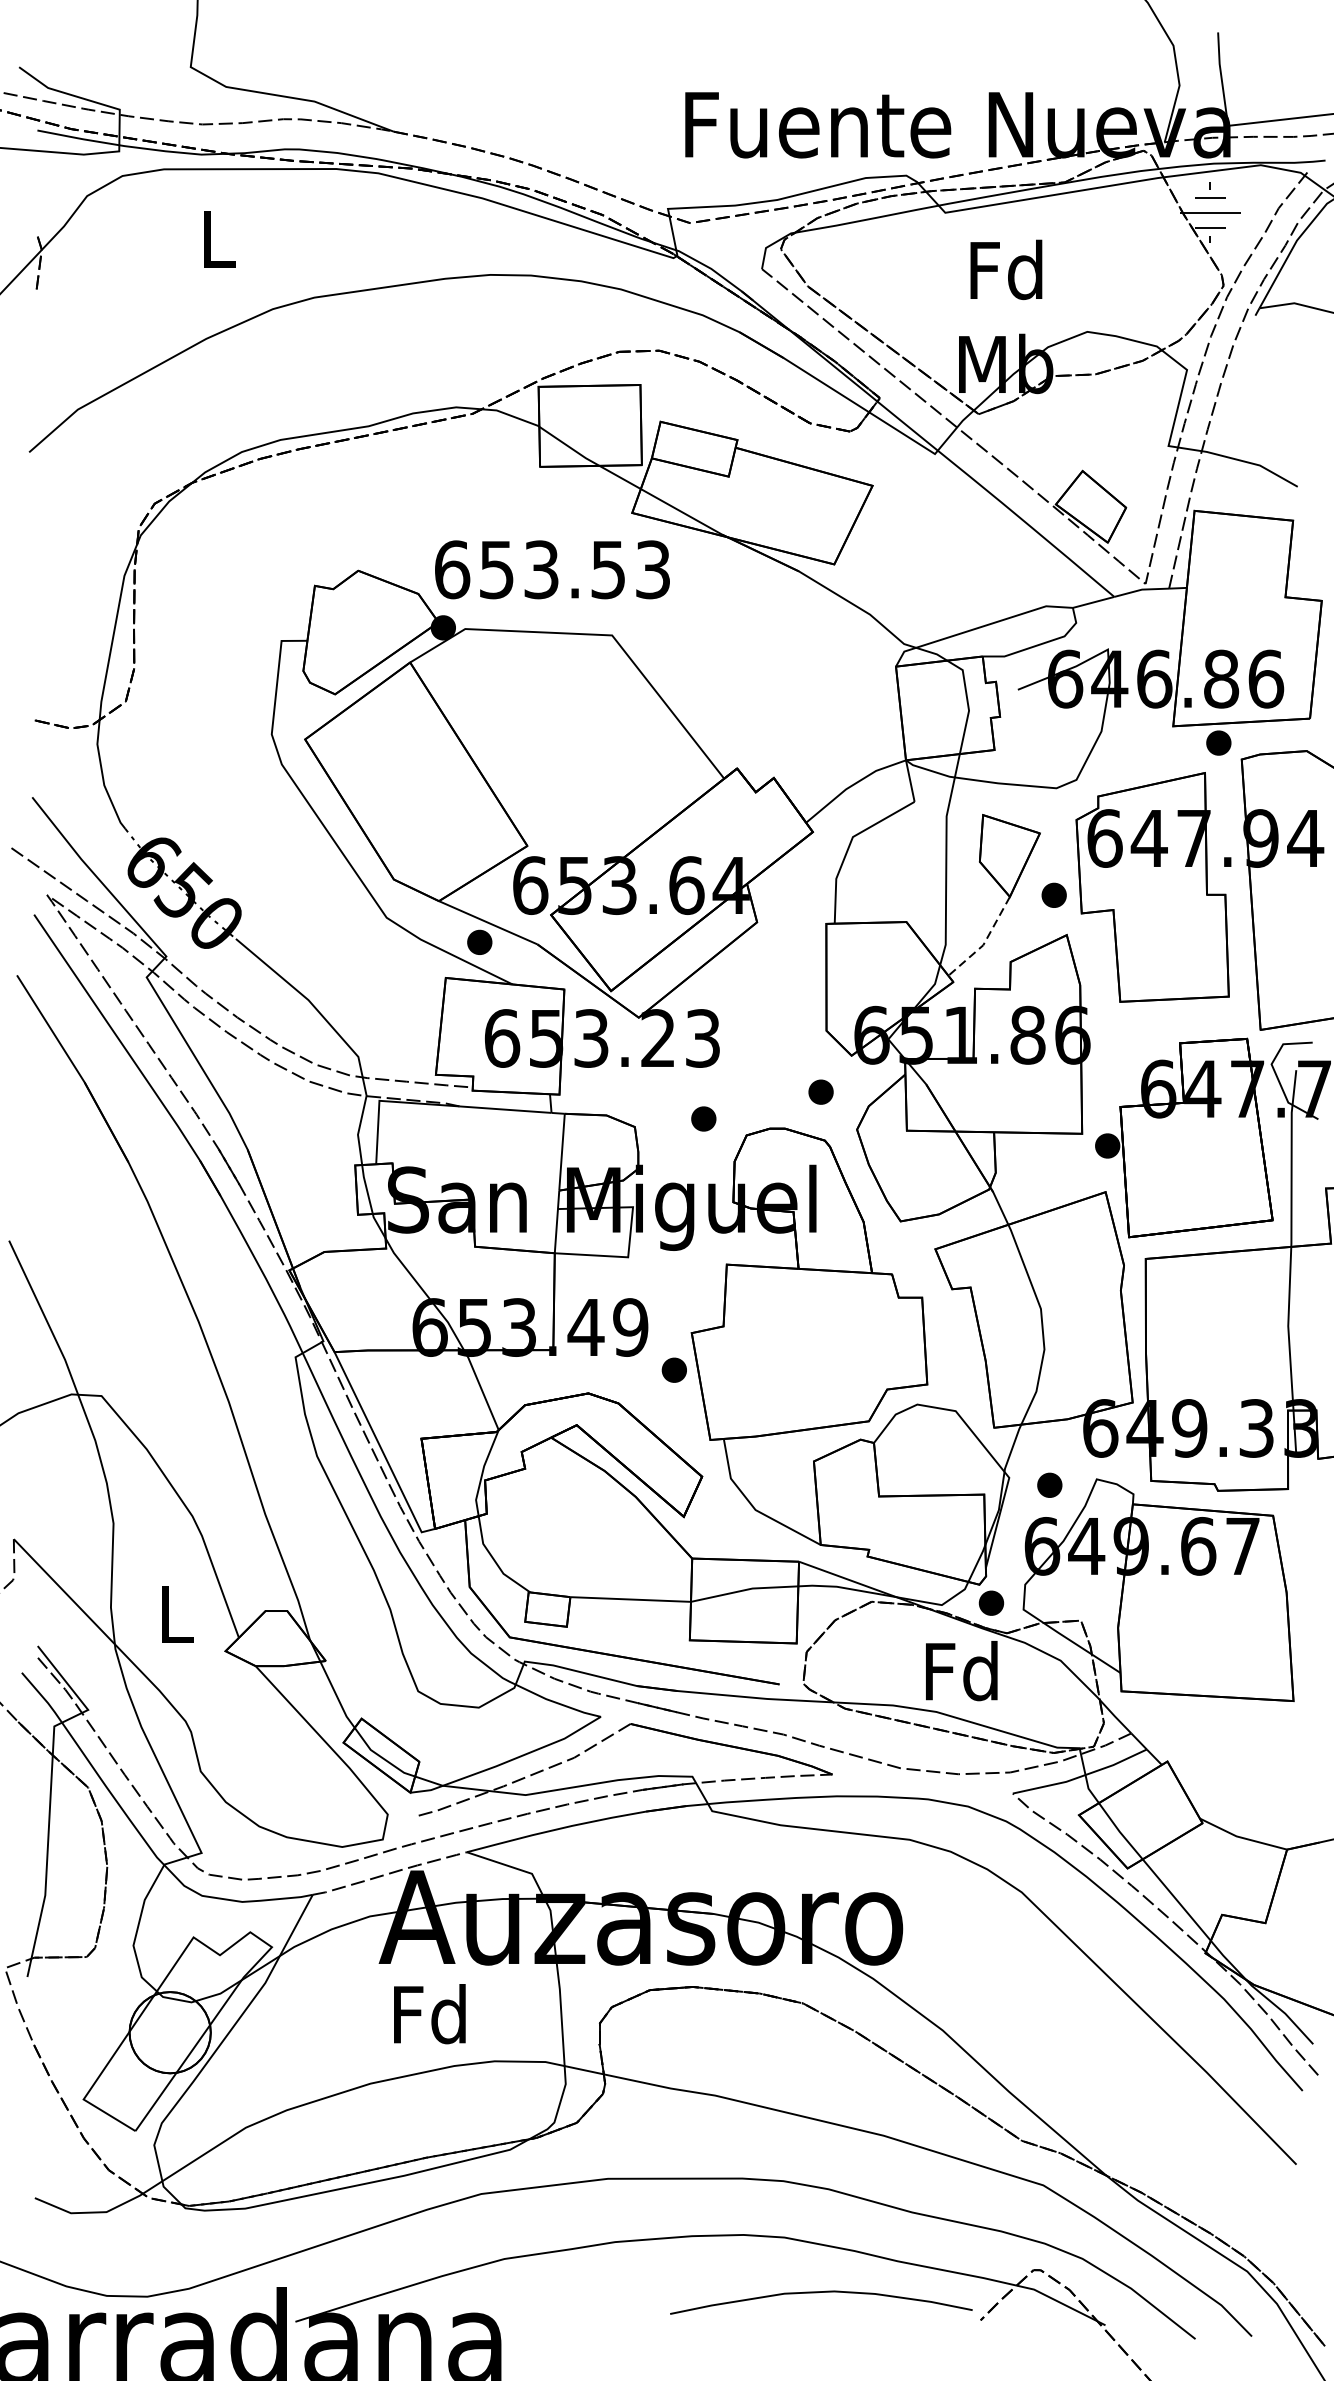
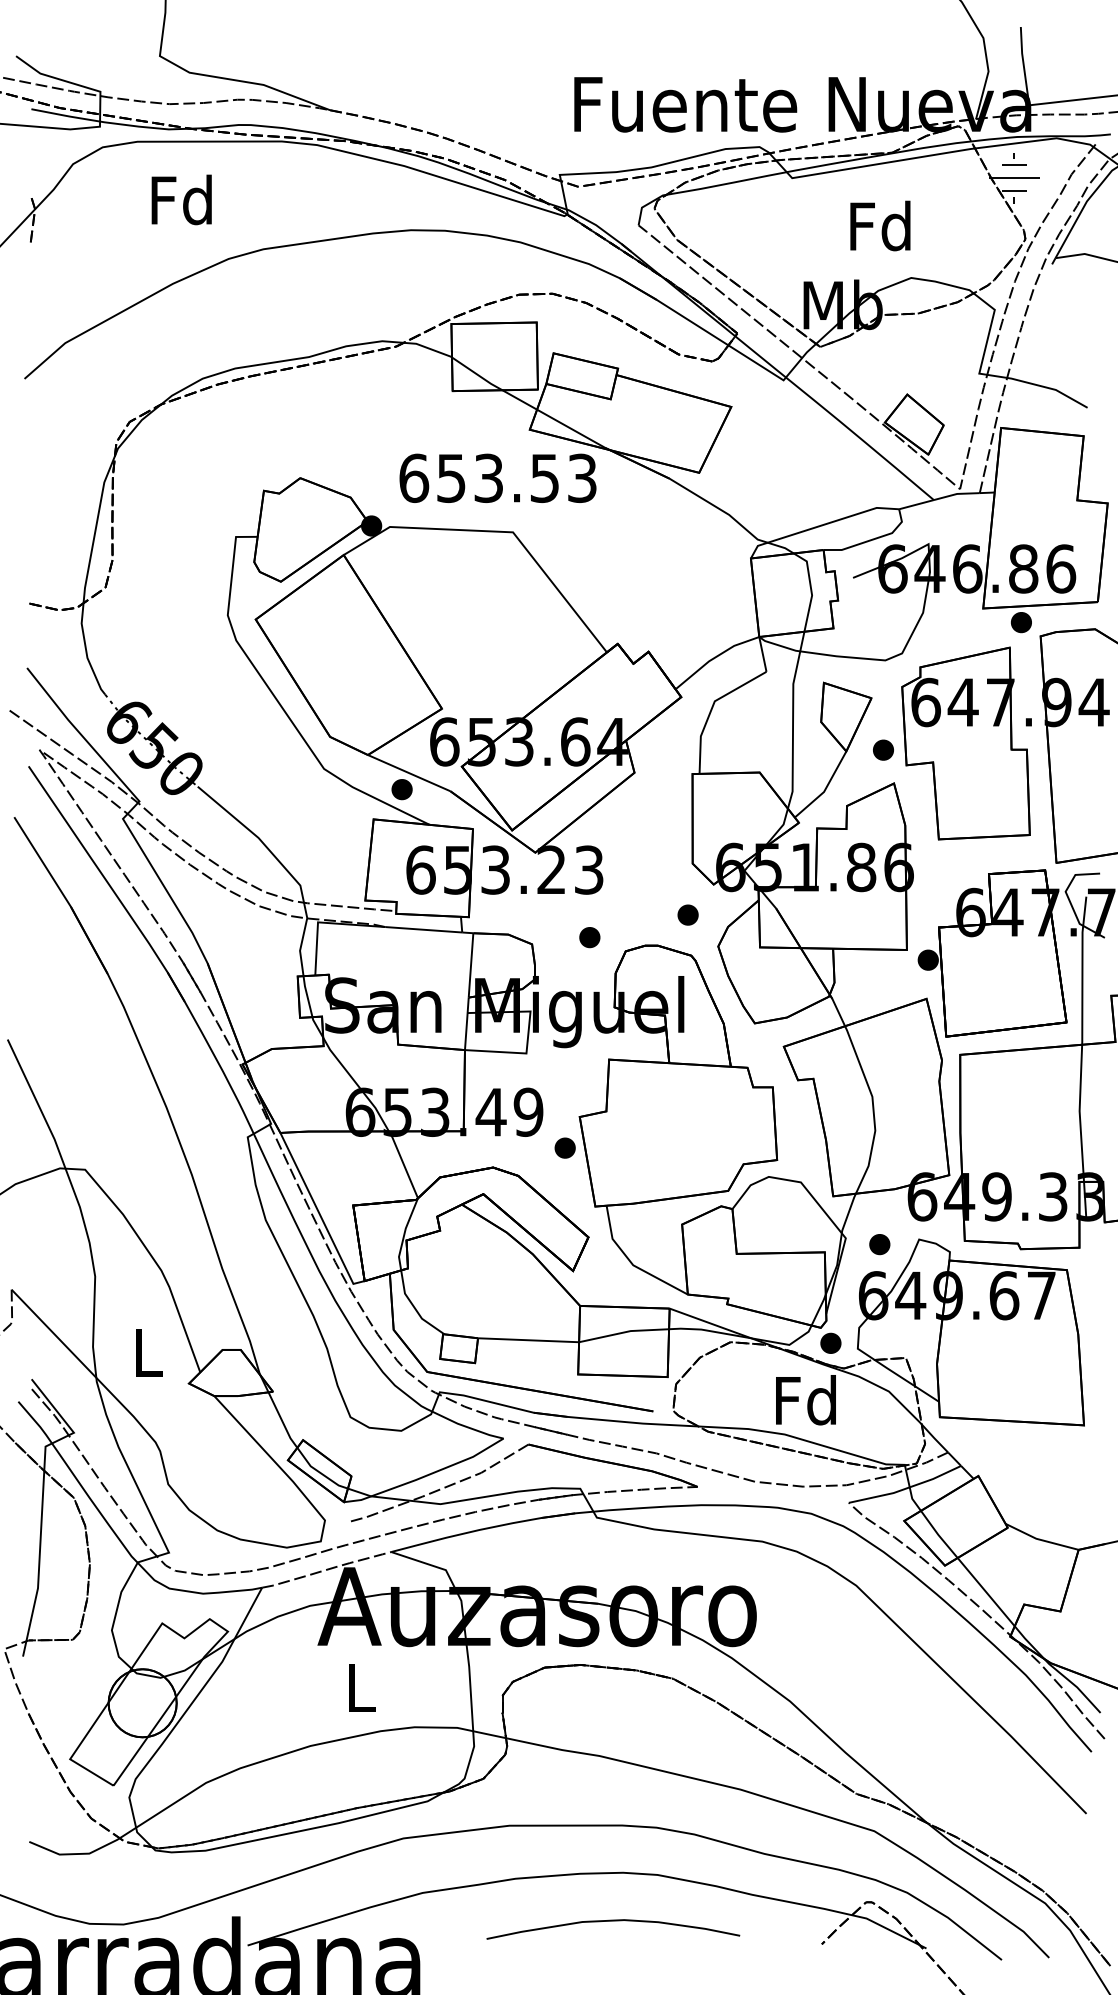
text: (216, 238) -> (181, 199), L -> Fd
text: (1006, 269) -> (880, 225), moved
text: (551, 568) -> (497, 477), moved
line: (985, 942) -> (825, 789), dashed -> solid
text: (430, 2013) -> (360, 1687), Fd -> L
curve: (821, 2293) -> (613, 1921), moved

